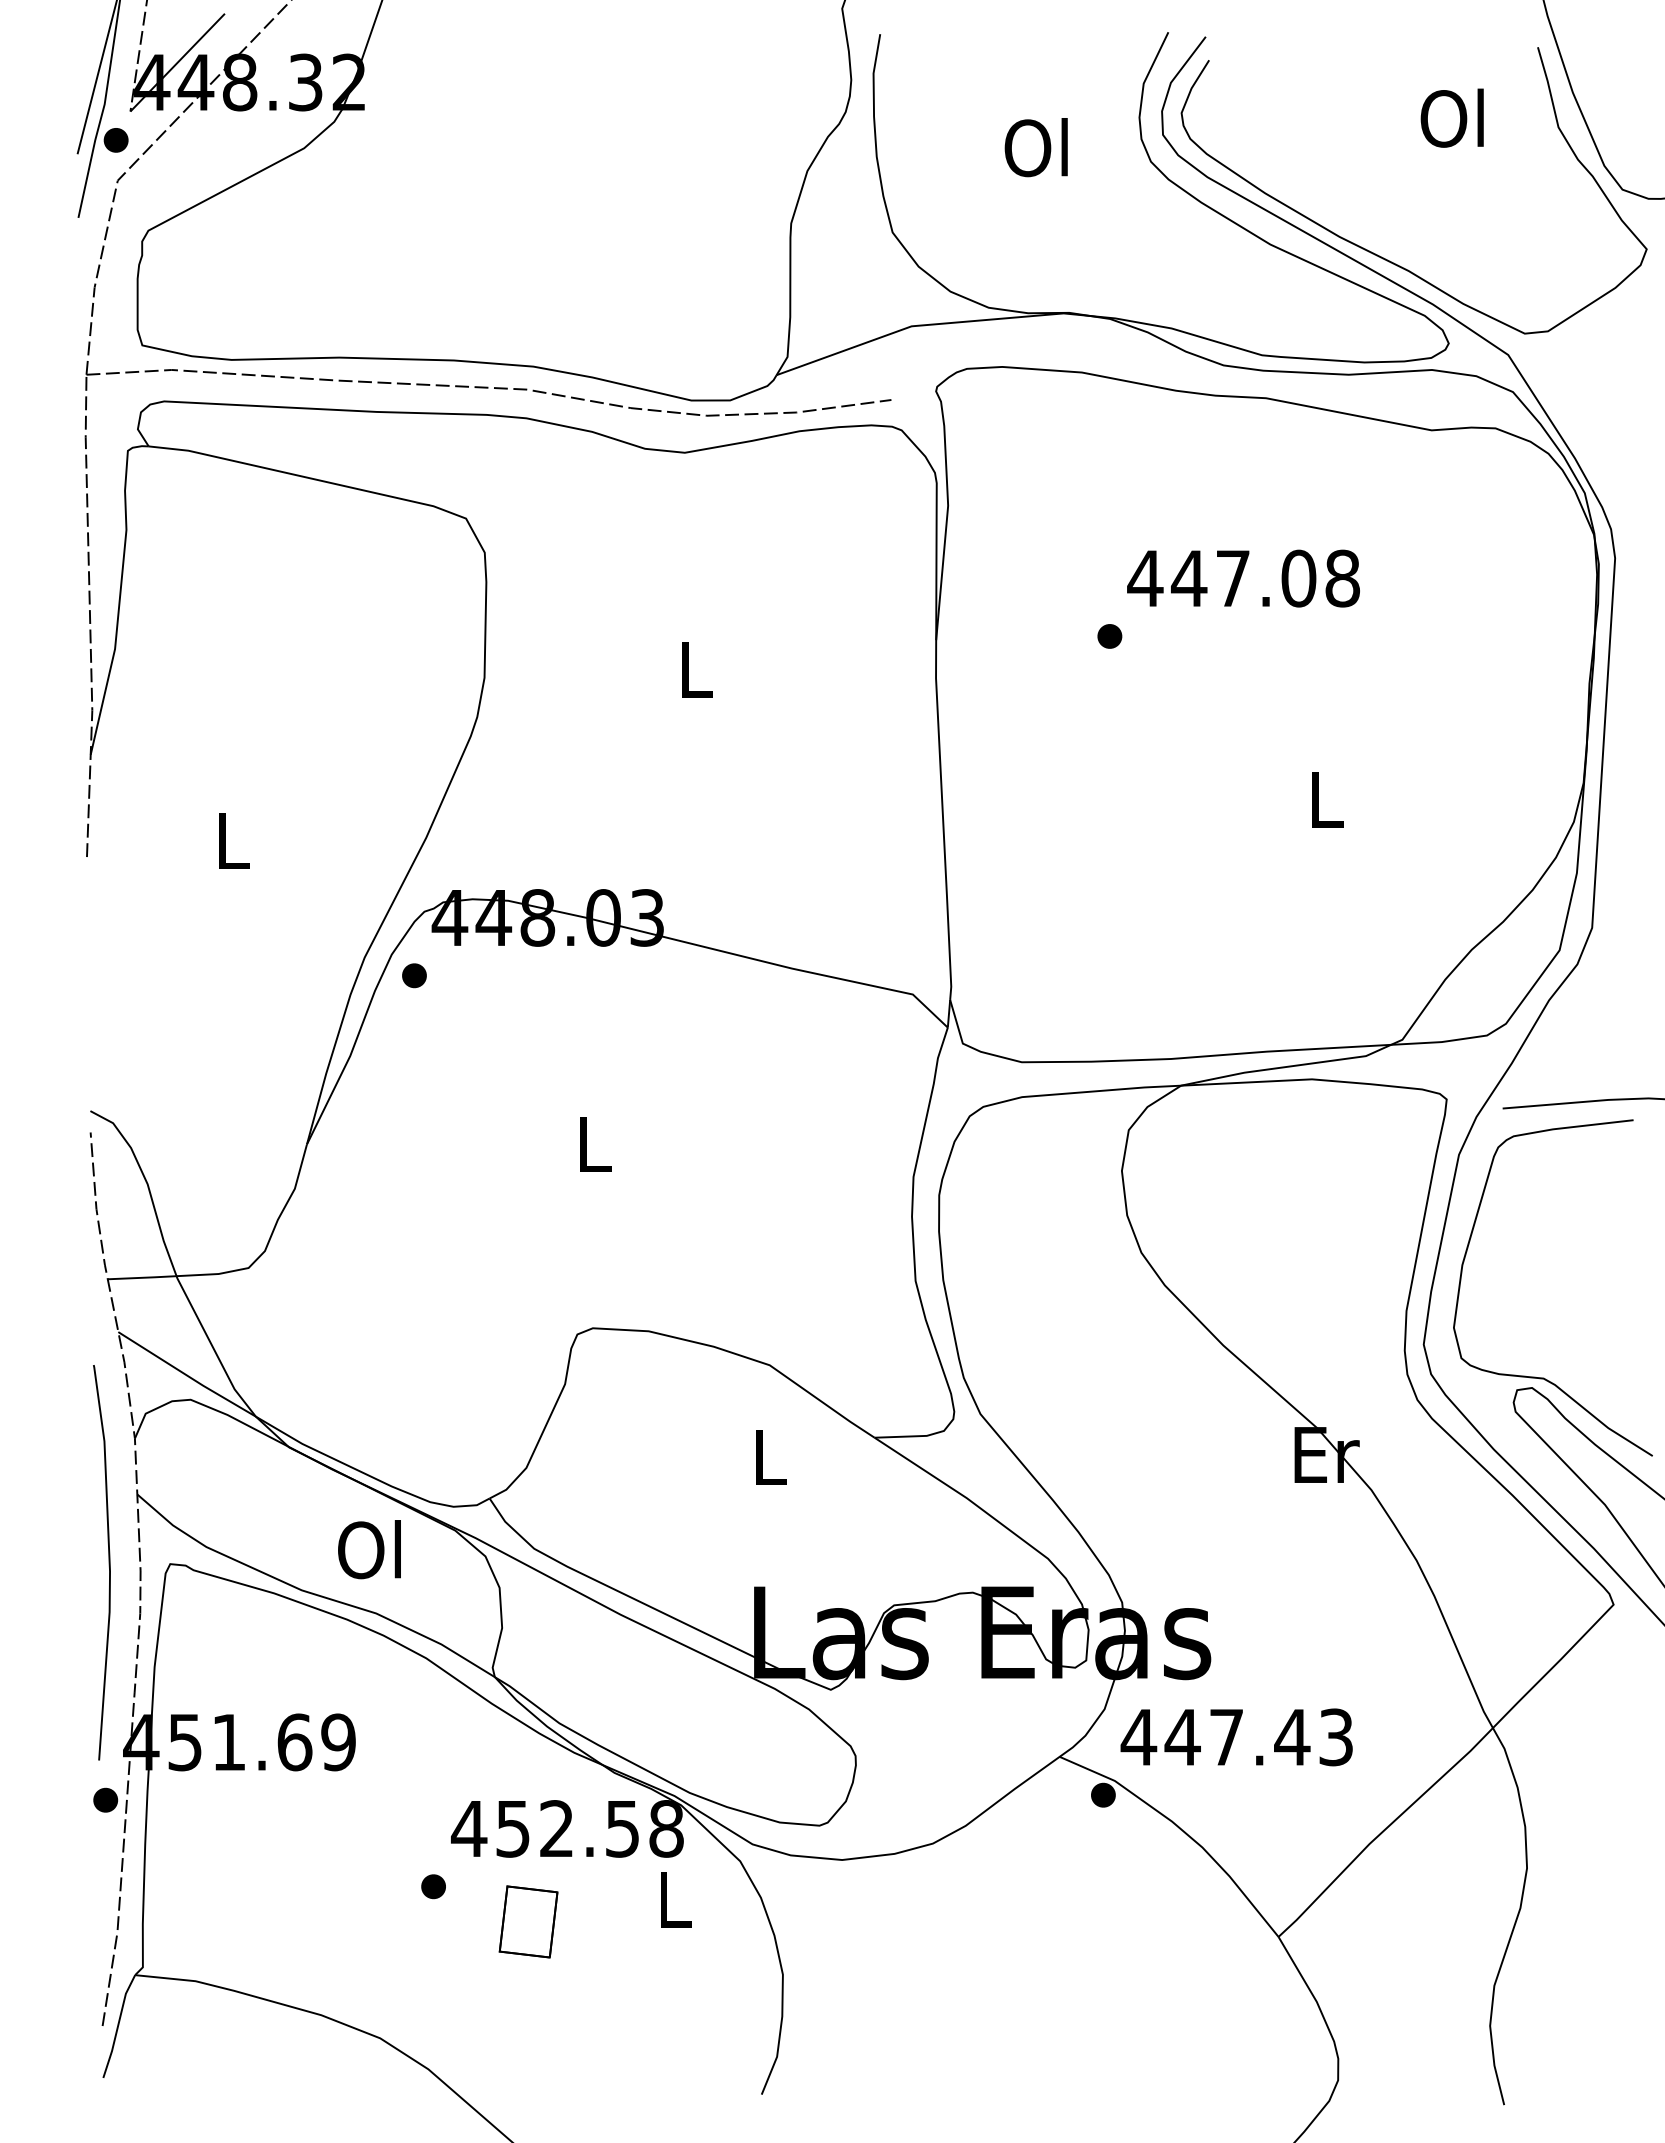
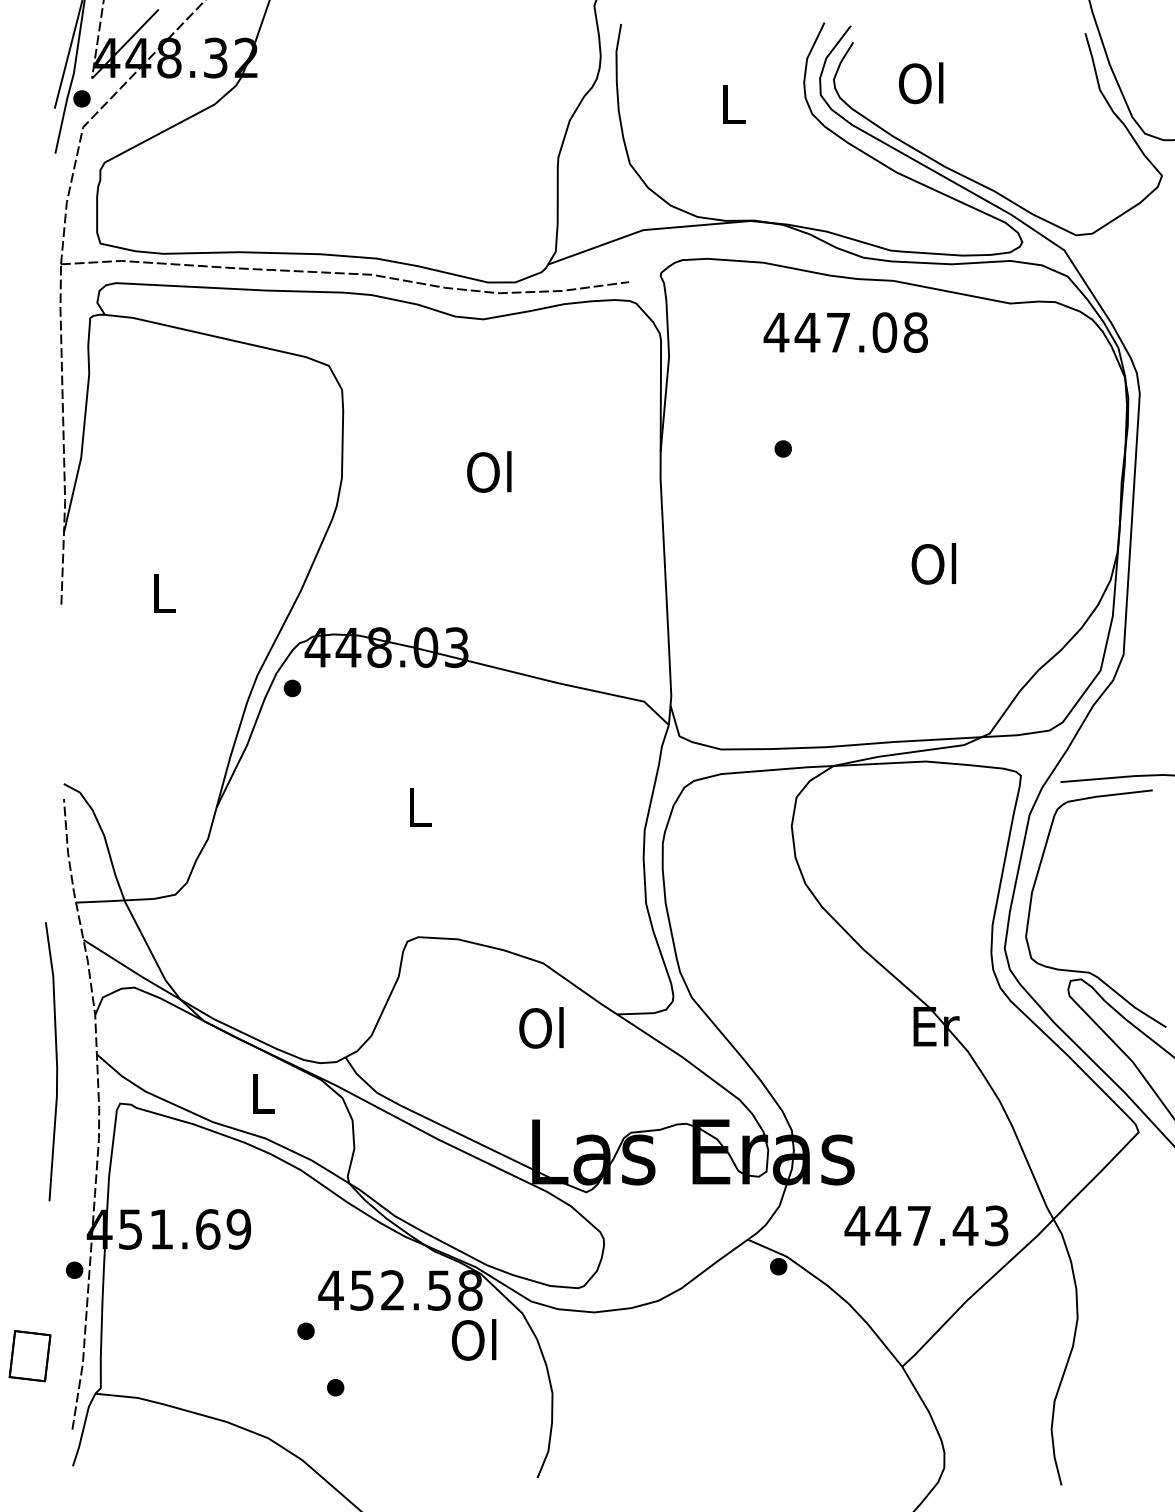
text: (1451, 117) -> (920, 82), moved
text: (1035, 147) -> (730, 103), Ol -> L
text: (1243, 578) -> (845, 332), moved
text: (692, 668) -> (488, 471), L -> Ol
text: (1322, 798) -> (933, 563), L -> Ol
text: (766, 1456) -> (540, 1027), L -> Ol
text: (369, 1549) -> (260, 1093), Ol -> L
curve: (108, 1562) -> (56, 1061), moved
text: (1236, 1737) -> (926, 1225), moved
text: (671, 1898) -> (473, 1339), L -> Ol
part: (528, 1921) -> (29, 1355), moved
part: (475, 1966) -> (335, 1387), added

